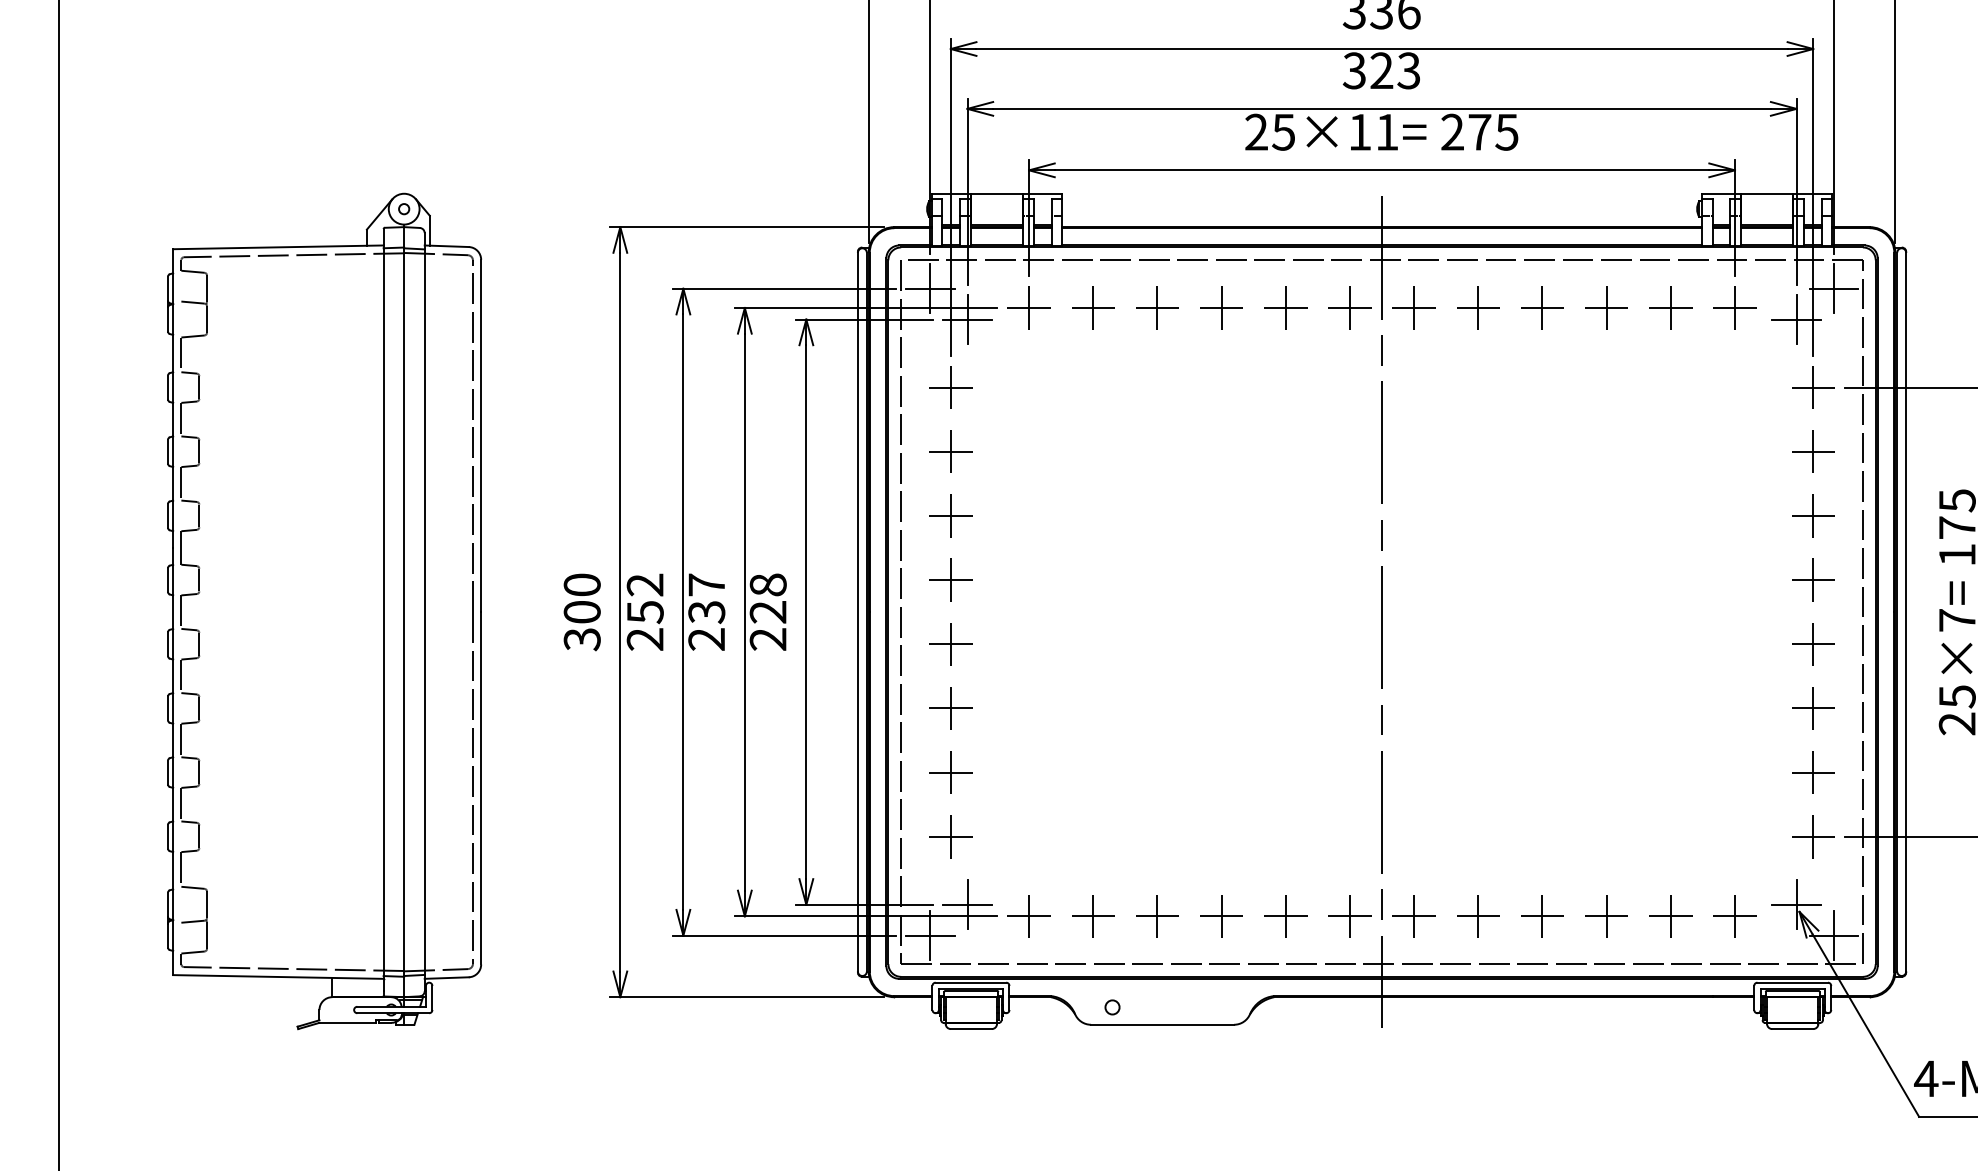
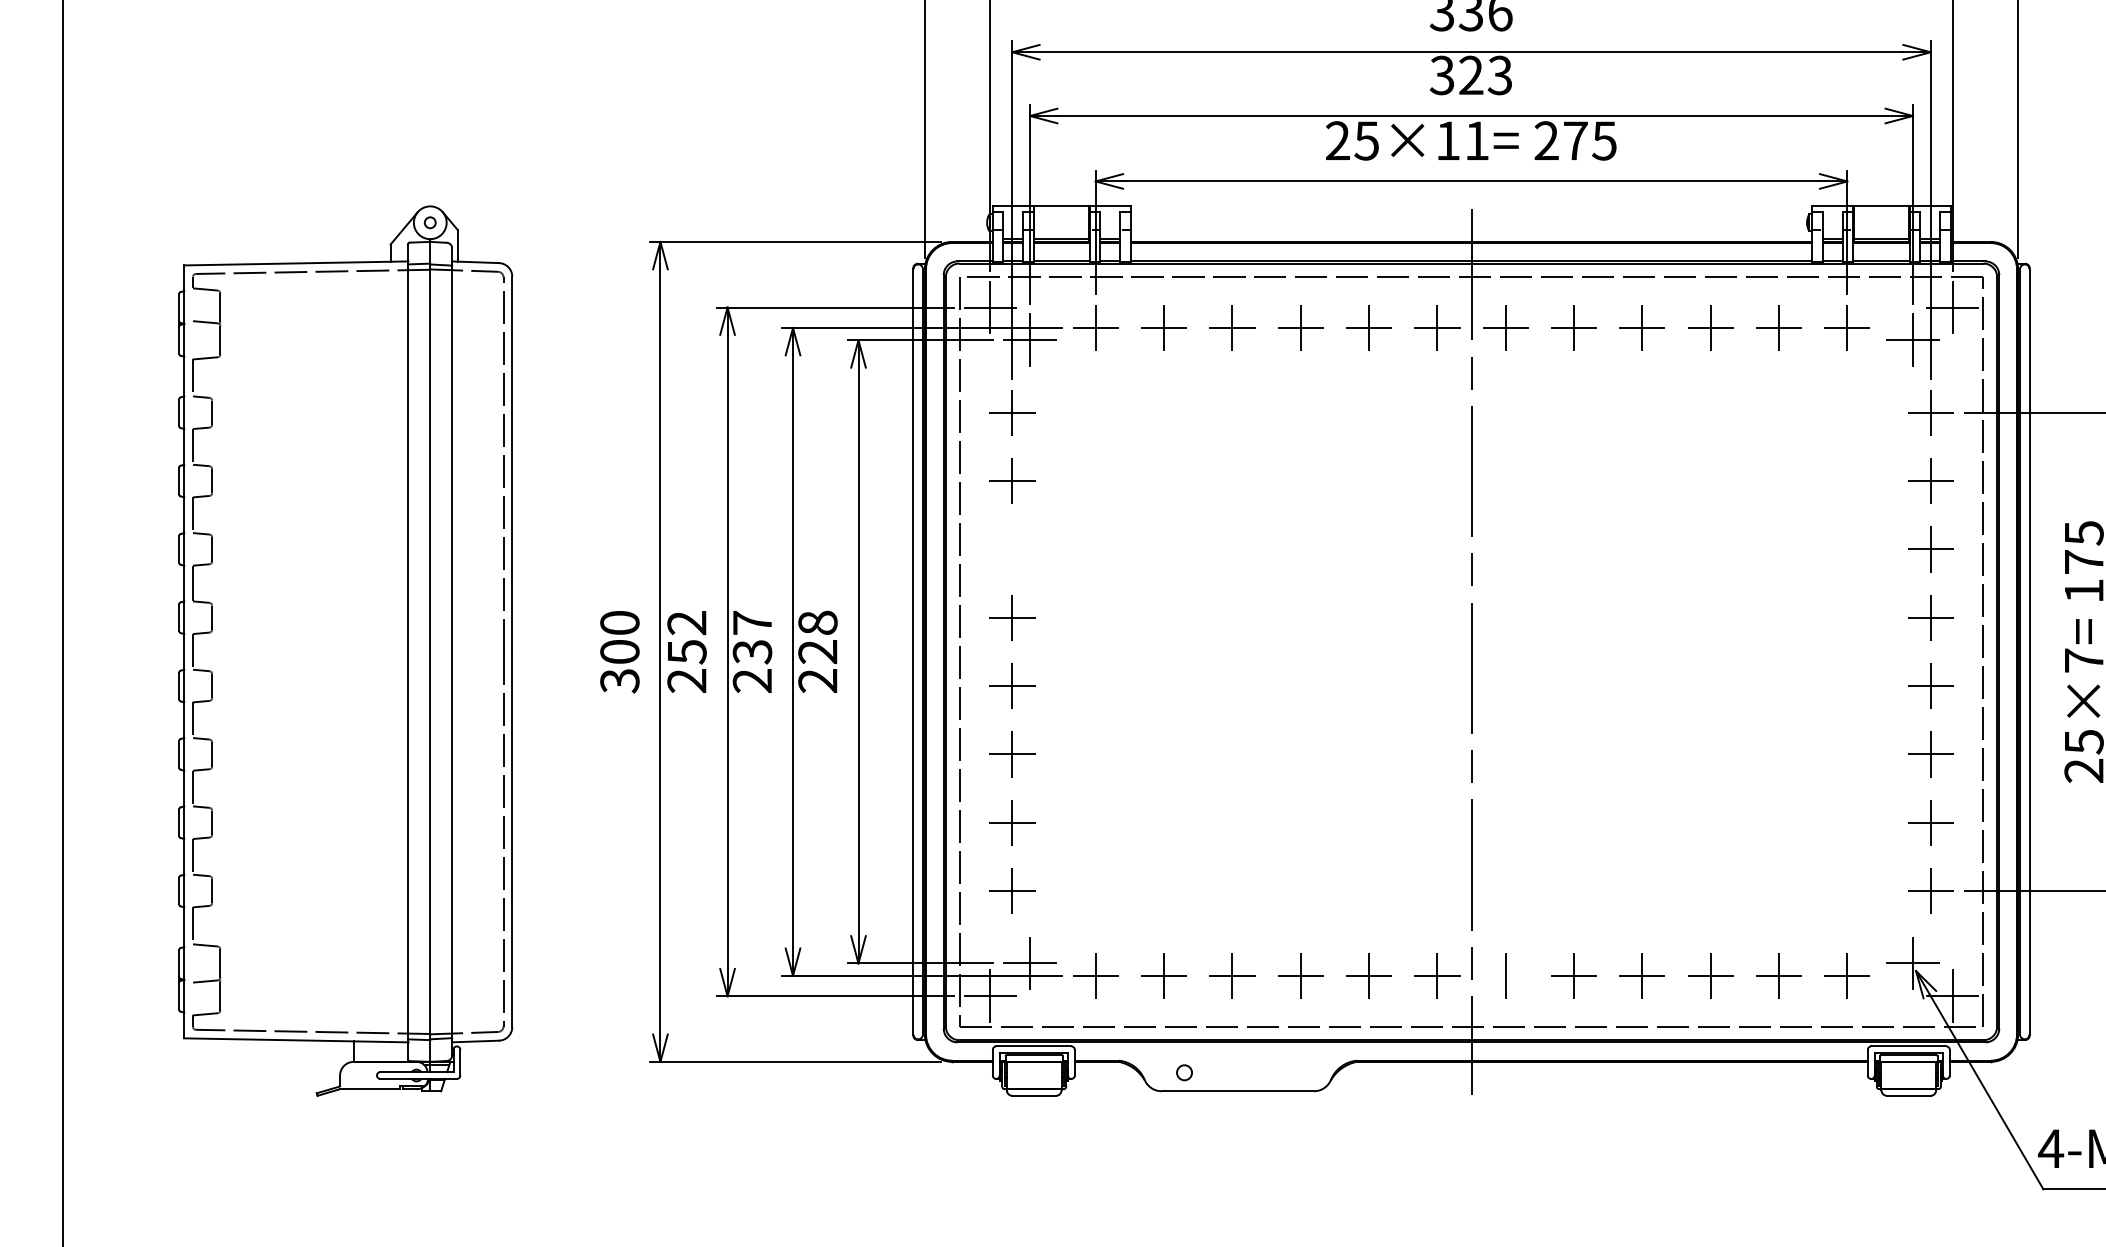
part: (950, 515) -> (1012, 548), removed
line: (1413, 916) -> (1505, 975), removed

